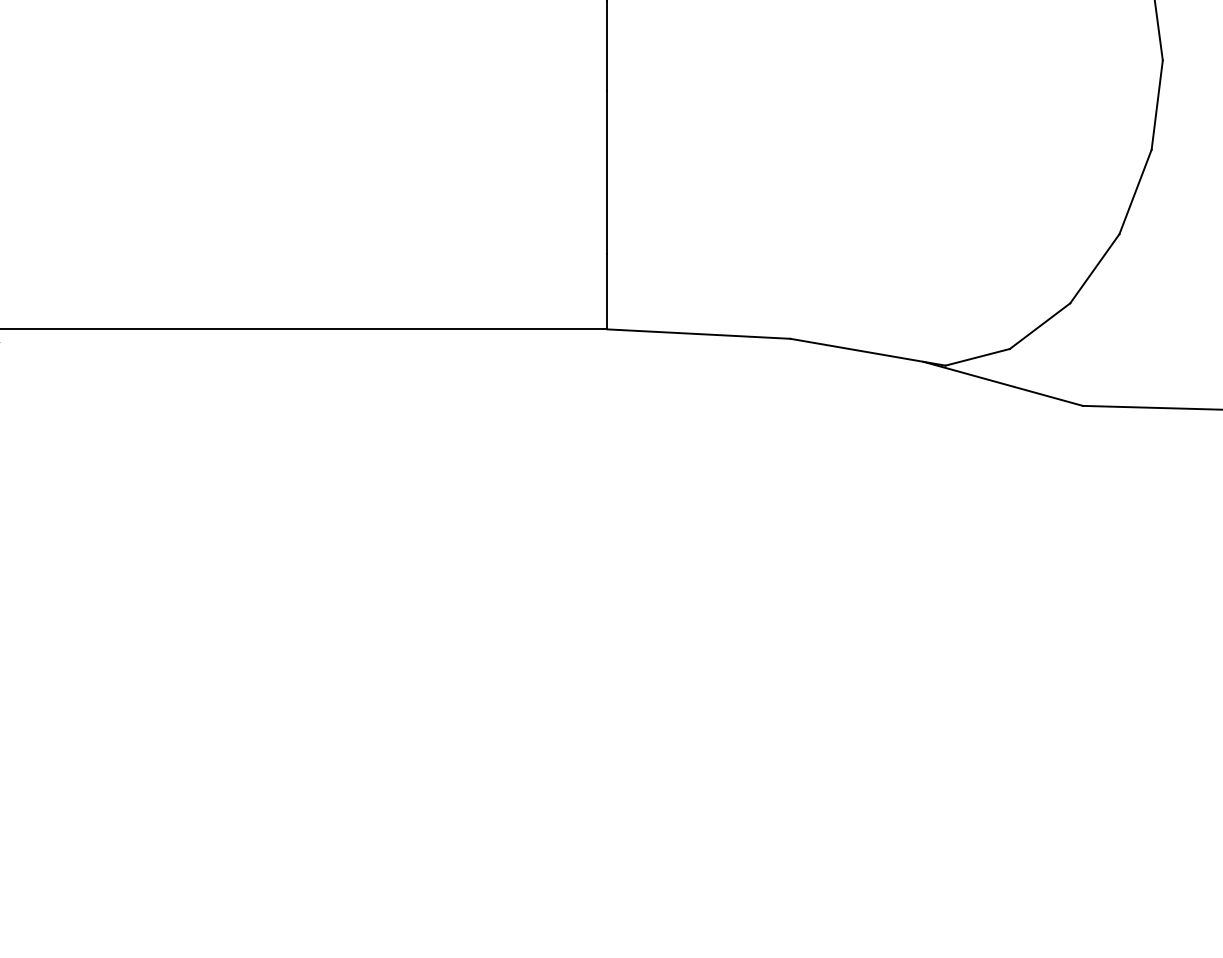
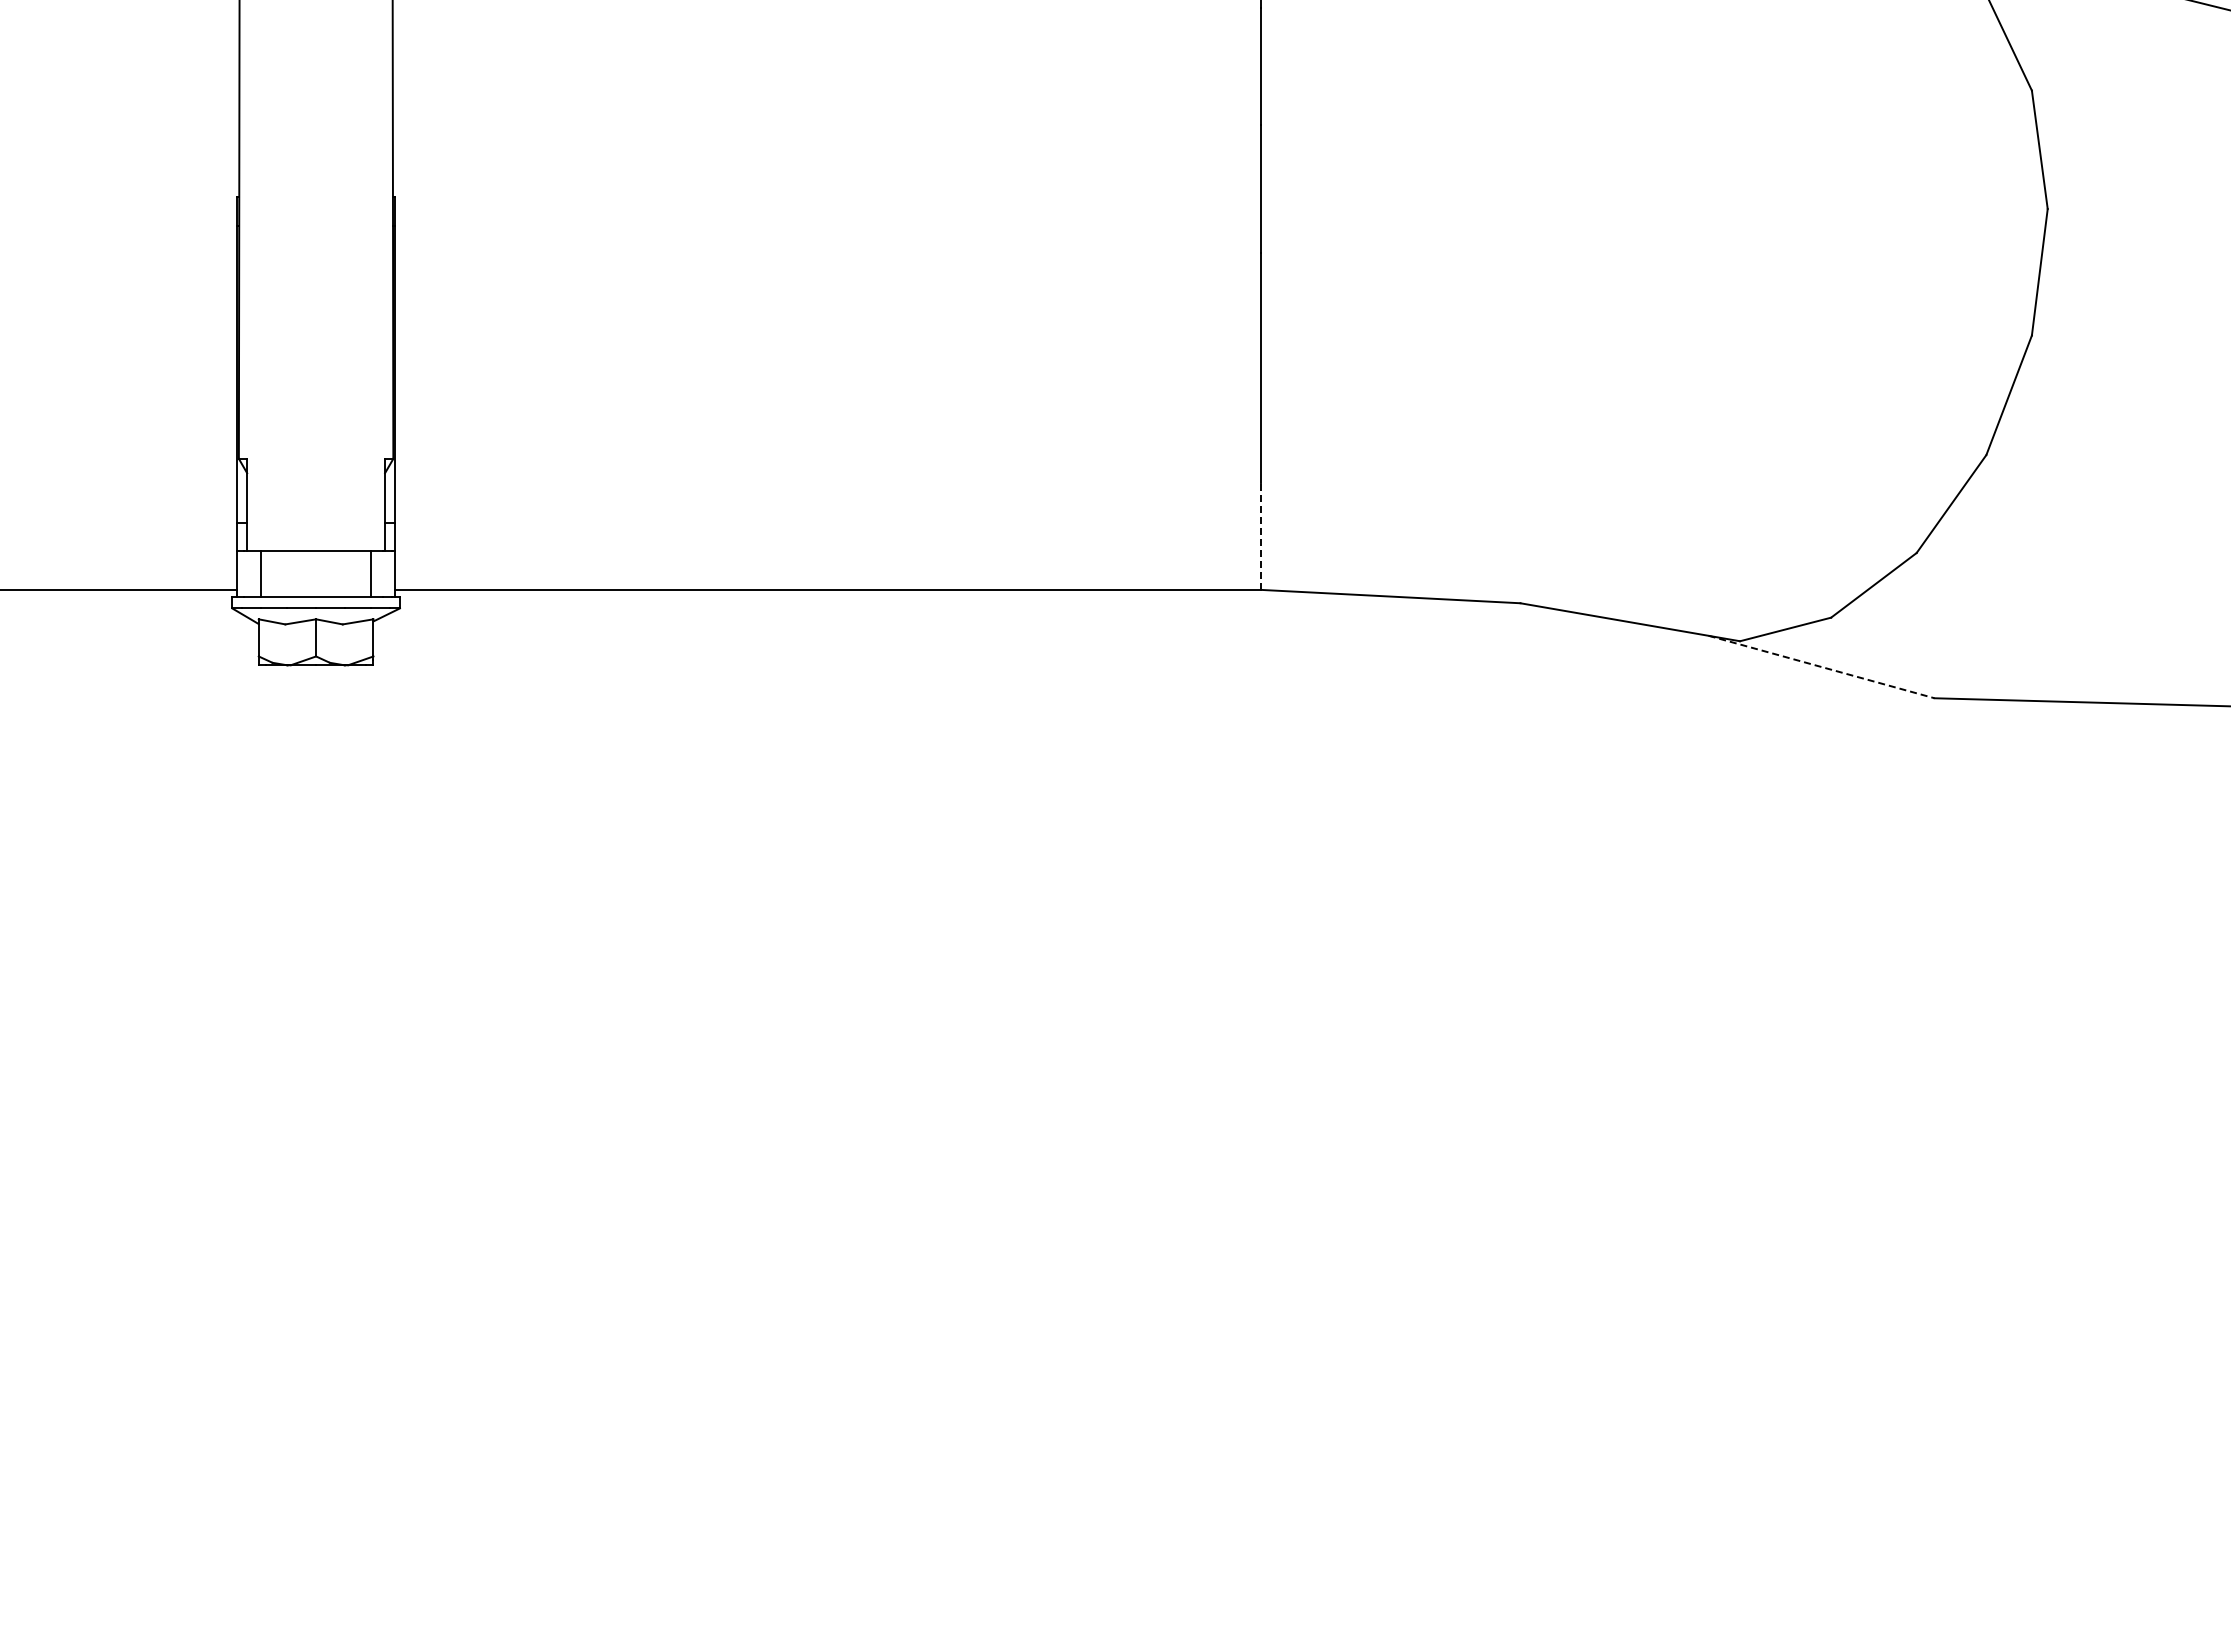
line: (607, 291) -> (1261, 536), solid -> dashed
line: (1003, 384) -> (1822, 667), solid -> dashed

